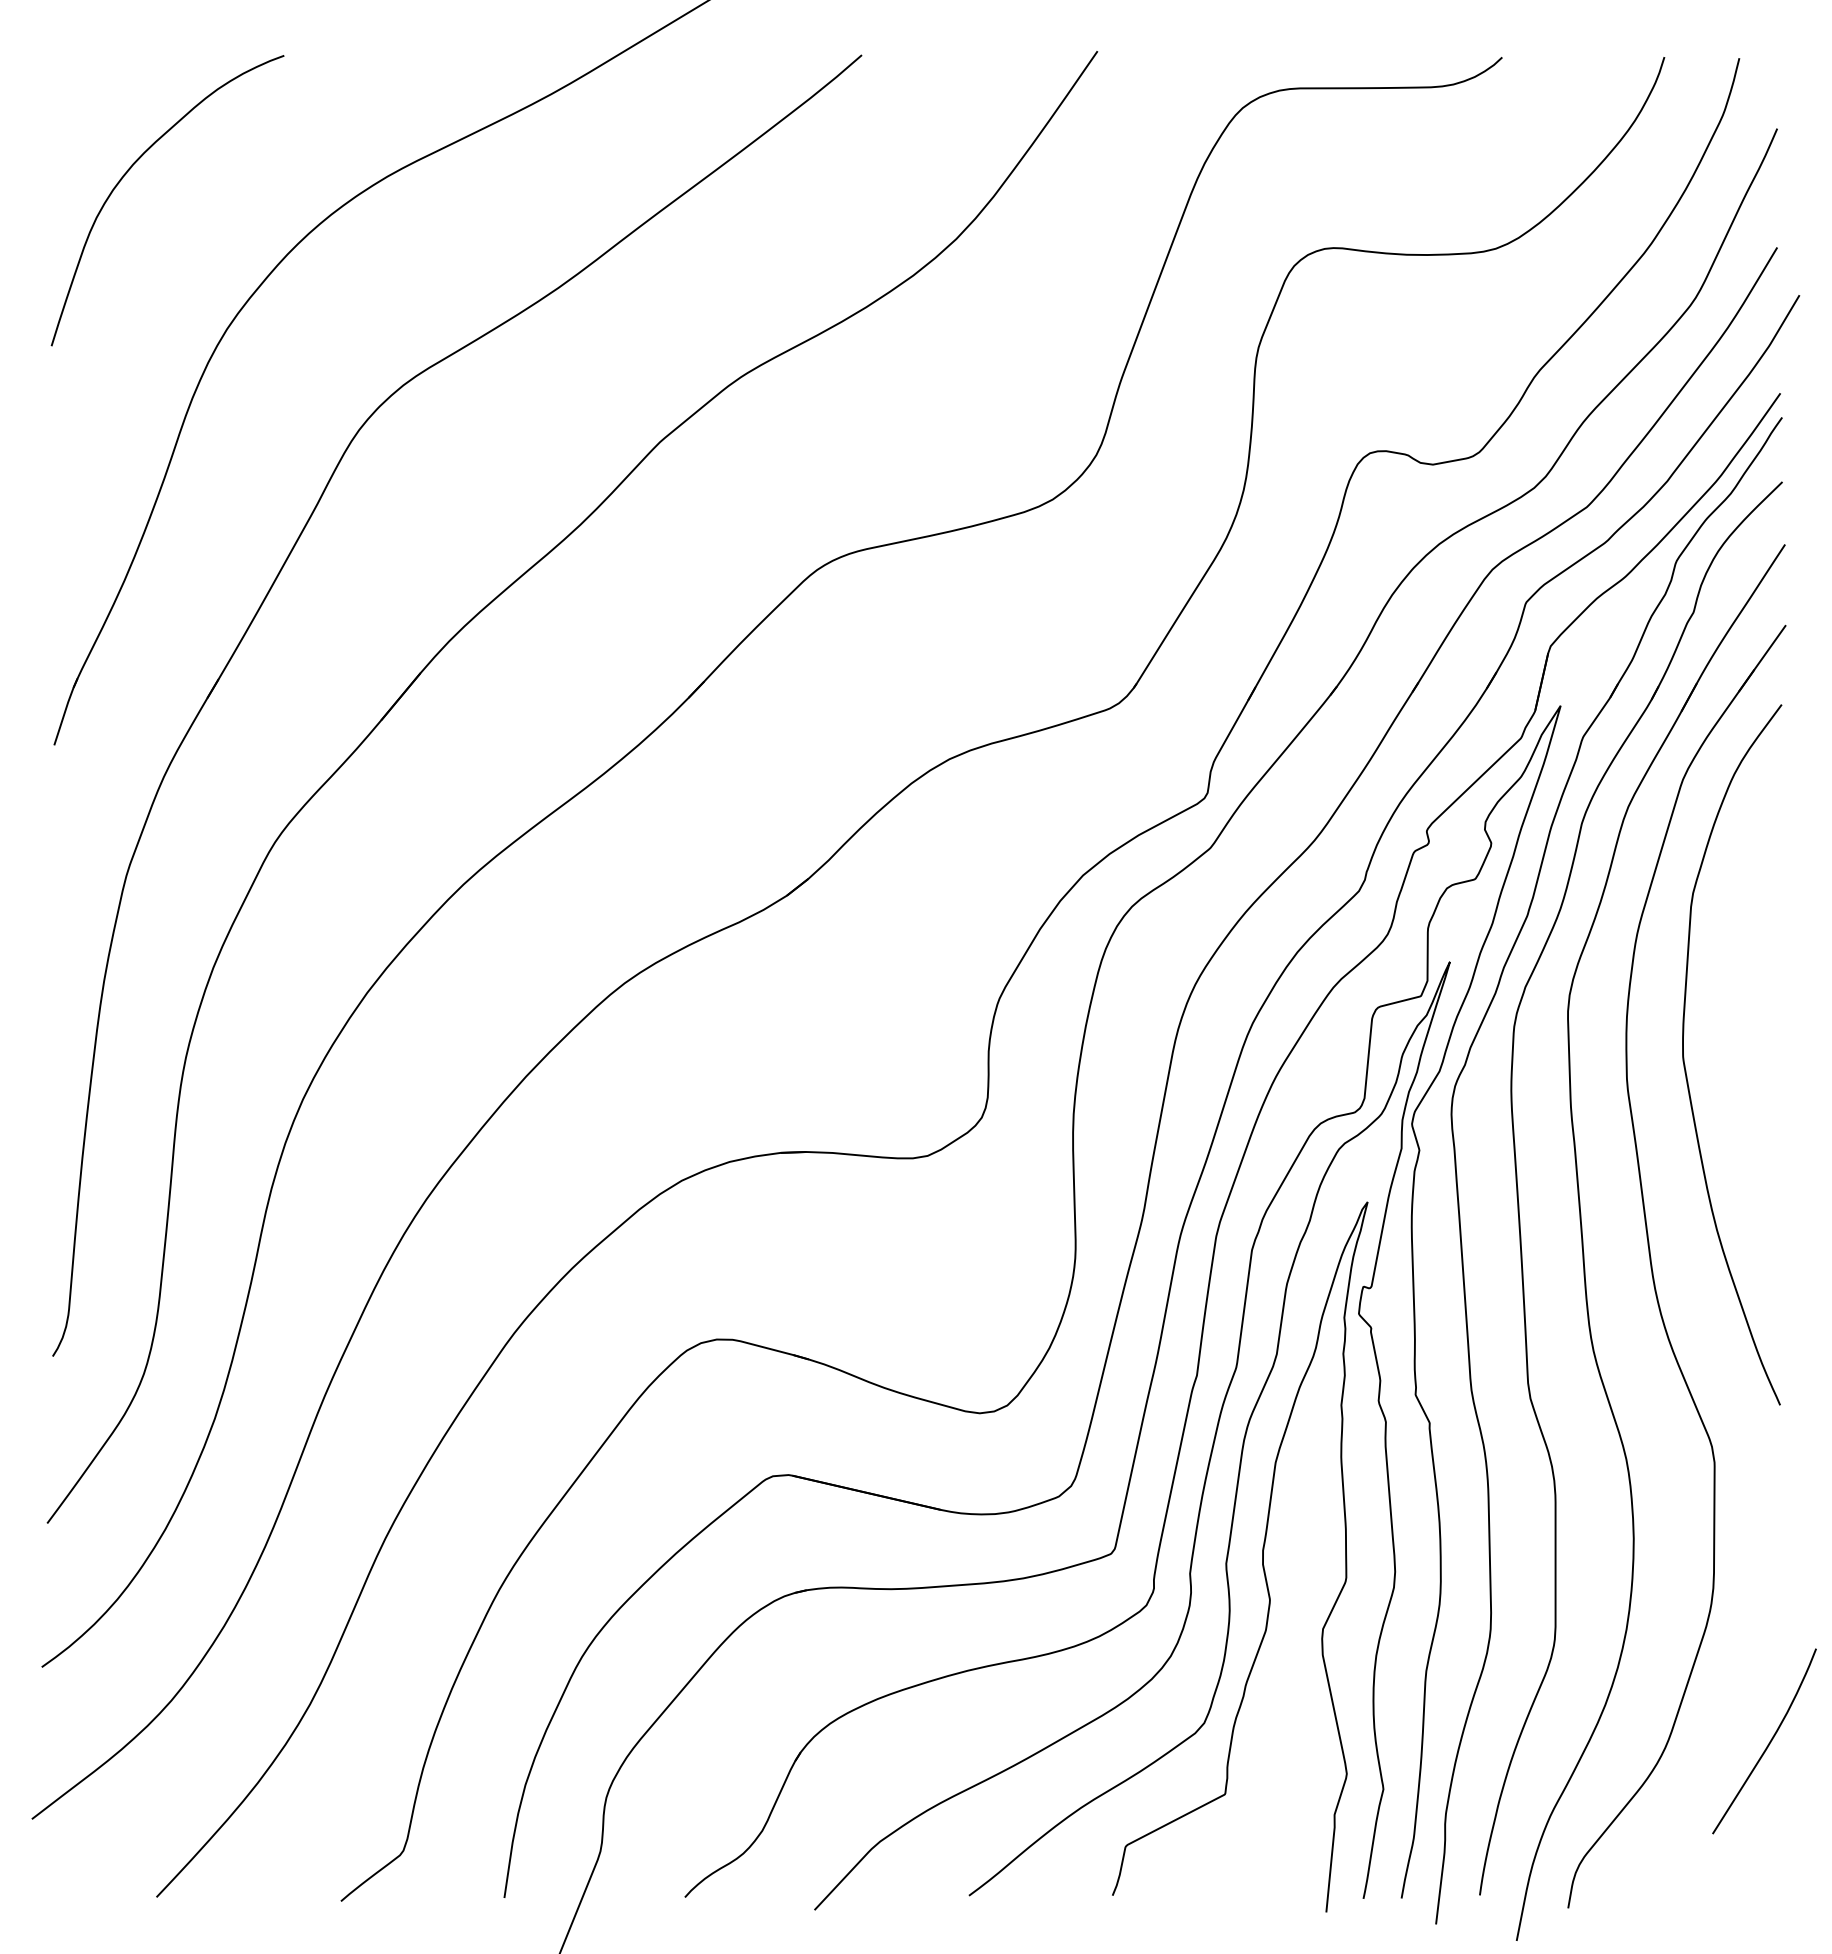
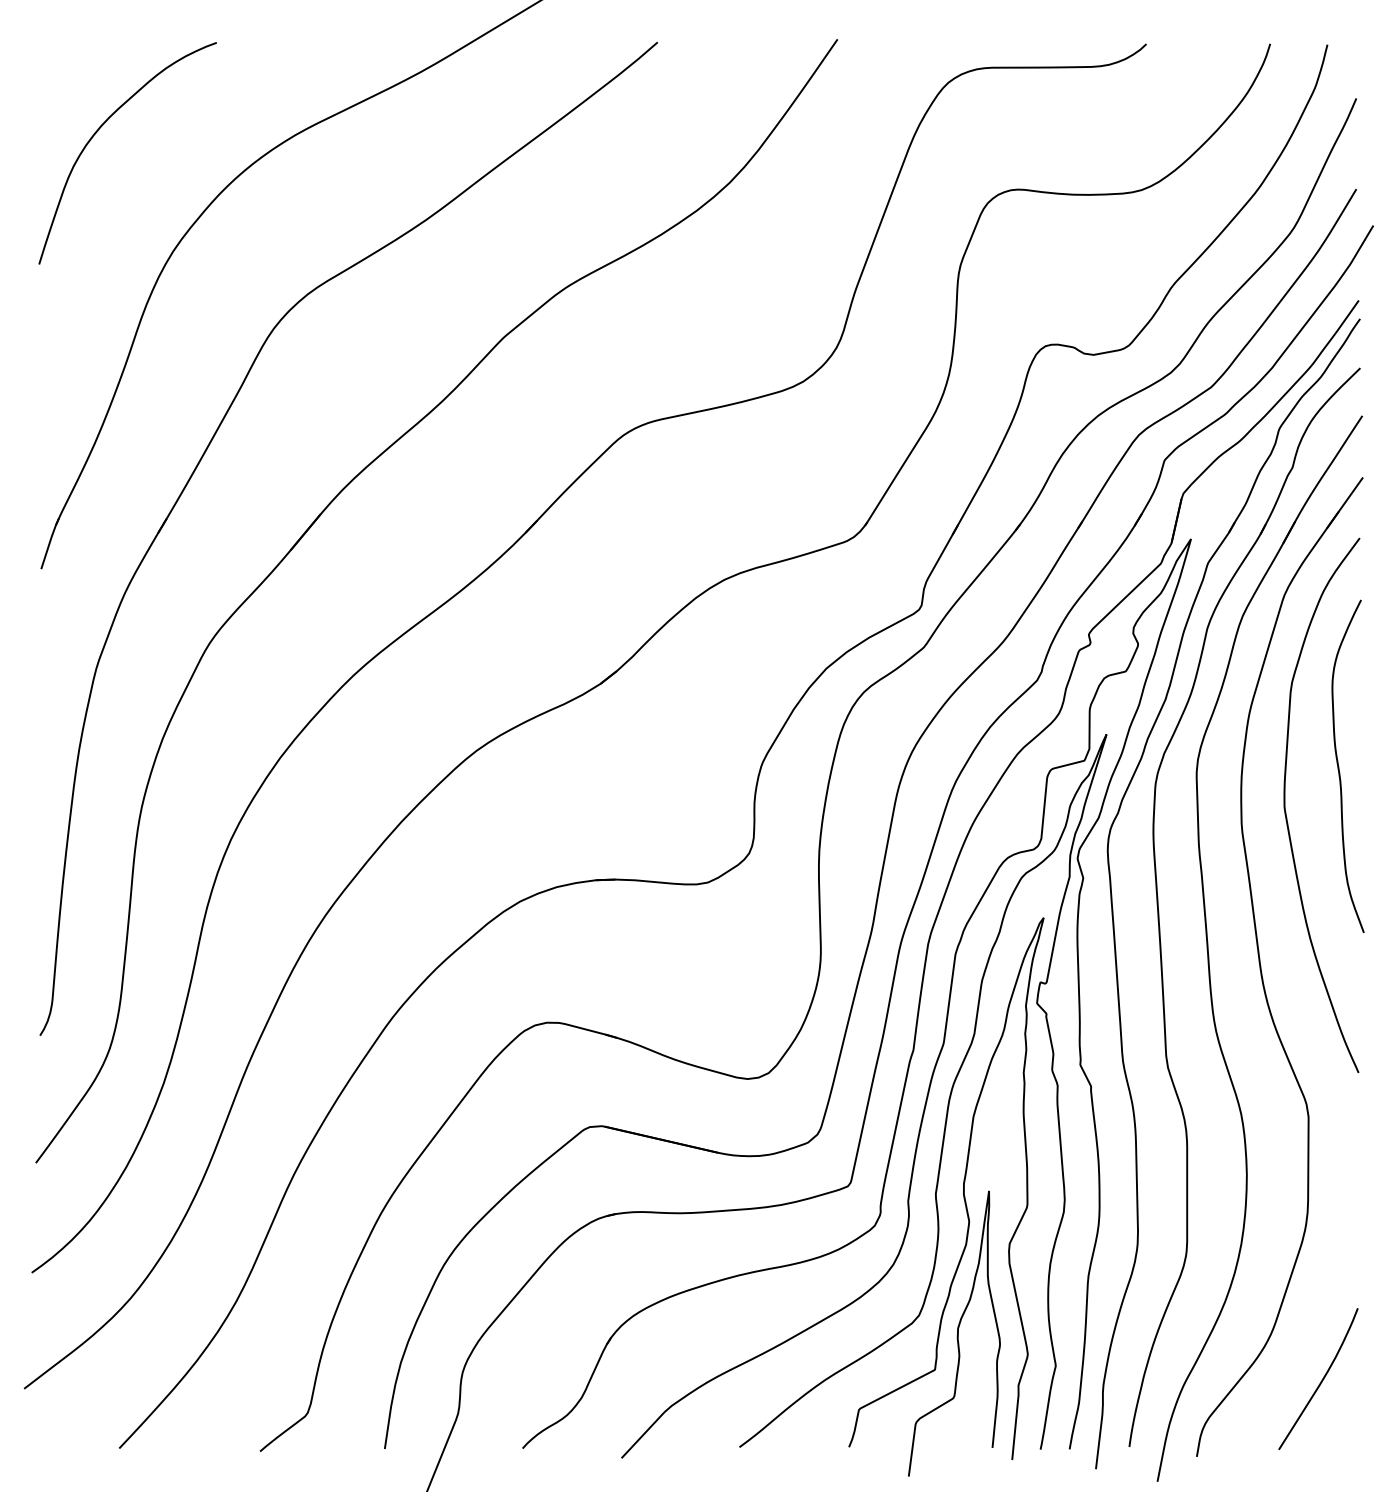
curve: (1754, 1003) -> (1339, 766), added
curve: (1767, 1744) -> (1320, 1381), moved
curve: (1254, 1746) -> (957, 1333), added

